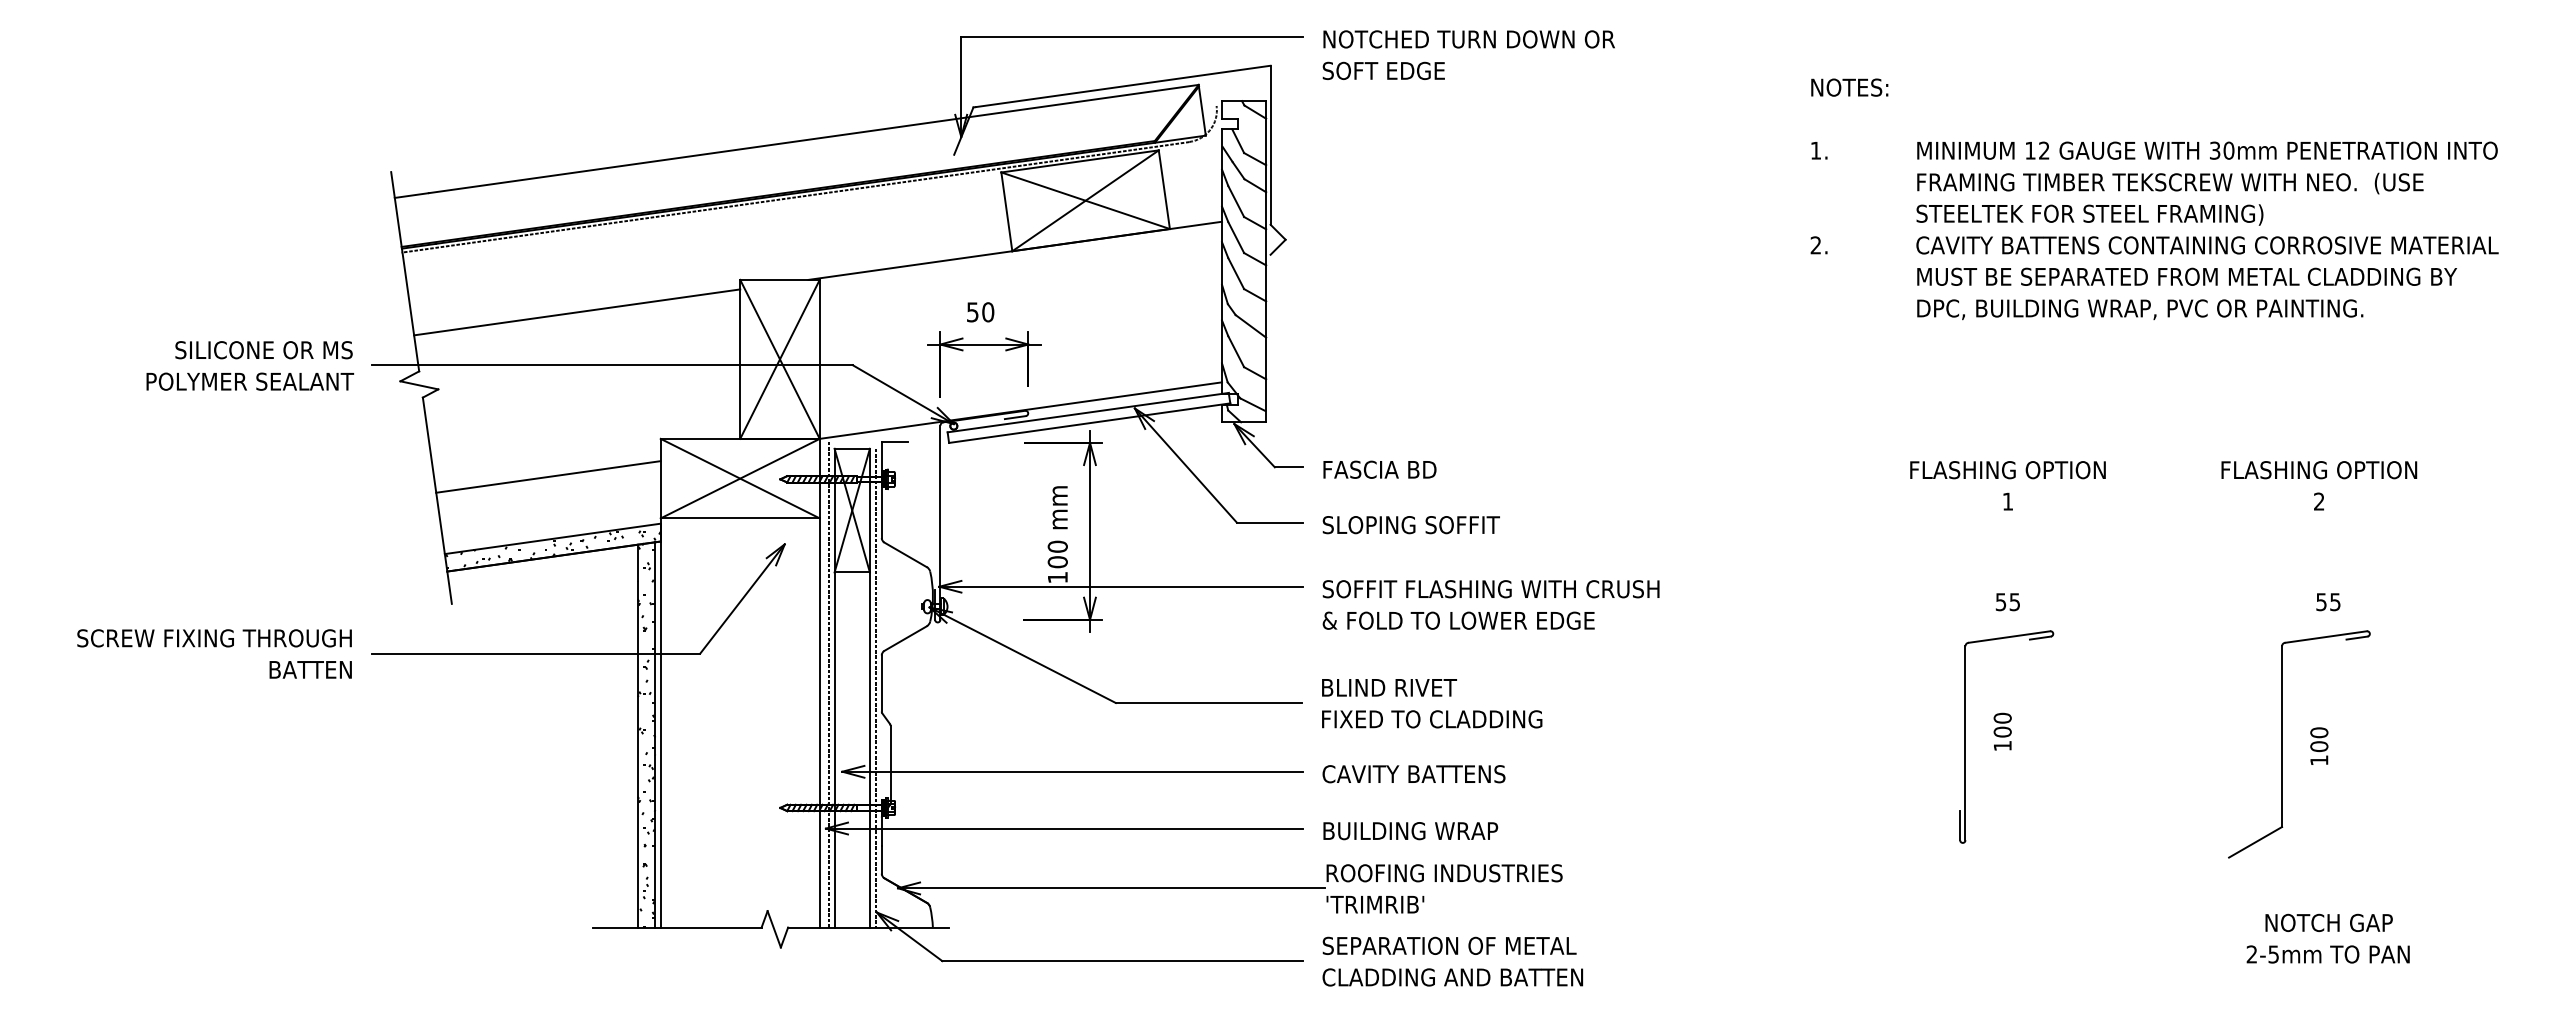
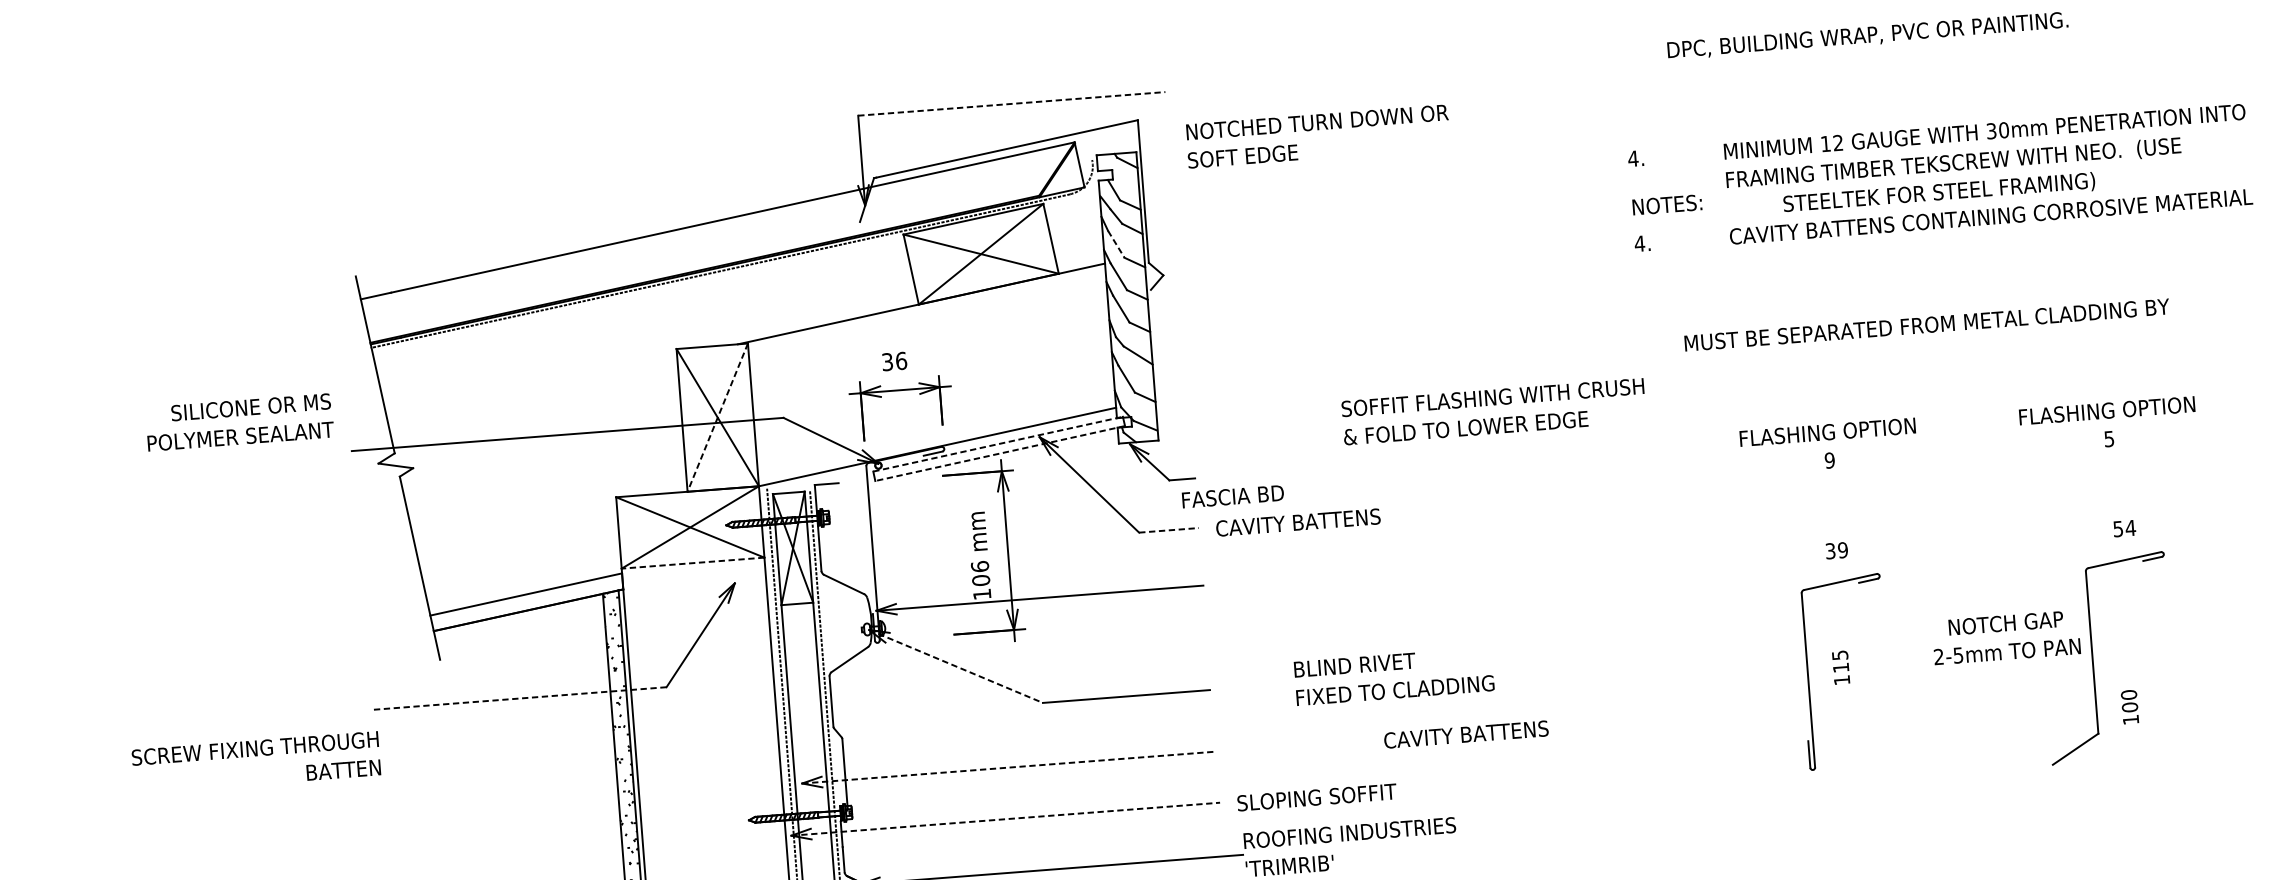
line: (1132, 36) -> (1011, 103), solid -> dashed
text: (1468, 54) -> (1317, 135), moved
text: (1849, 87) -> (1667, 204), moved
text: (1815, 150) -> (1632, 158), 1. -> 4.
line: (1236, 201) -> (1116, 244), solid -> dashed
text: (2089, 214) -> (1938, 192), moved
text: (1815, 245) -> (1639, 243), 2. -> 4.
text: (2186, 276) -> (1926, 324), moved
text: (2140, 309) -> (1868, 35), moved
line: (577, 312) -> (532, 389), removed
text: (980, 312) -> (894, 361), 50 -> 36
line: (780, 359) -> (718, 417), solid -> dashed
text: (250, 365) -> (239, 422), moved
line: (1088, 412) -> (998, 444), solid -> dashed
line: (1089, 423) -> (1000, 453), solid -> dashed
text: (1379, 469) -> (1232, 496), moved
line: (548, 476) -> (518, 538), removed
text: (2007, 501) -> (1829, 460), 1 -> 9
text: (2319, 501) -> (2109, 438), 2 -> 5
line: (740, 518) -> (693, 563), solid -> dashed
line: (1270, 522) -> (1169, 530), solid -> dashed
text: (1413, 525) -> (1297, 523), SLOPING SOFFIT -> CAVITY BATTENS
text: (1057, 546) -> (979, 566), 100 -> 106
hatch: (553, 550) -> (527, 604), removed
text: (2008, 601) -> (1837, 550), 55 -> 39
text: (2335, 602) -> (2130, 528), 55 -> 54
text: (1490, 604) -> (1493, 411), moved
text: (214, 653) -> (256, 762), moved
line: (535, 653) -> (518, 698), solid -> dashed
line: (1022, 655) -> (955, 666), solid -> dashed
text: (1432, 703) -> (1394, 676), moved
text: (2002, 724) -> (1840, 660), 100 -> 115
text: (2319, 745) -> (2130, 706), moved
line: (1072, 771) -> (1008, 767), solid -> dashed
text: (1413, 774) -> (1465, 734), moved
line: (1064, 828) -> (1005, 819), solid -> dashed
text: (1410, 831) -> (1316, 797), BUILDING WRAP -> SLOPING SOFFIT
text: (2327, 938) -> (2005, 637), moved

